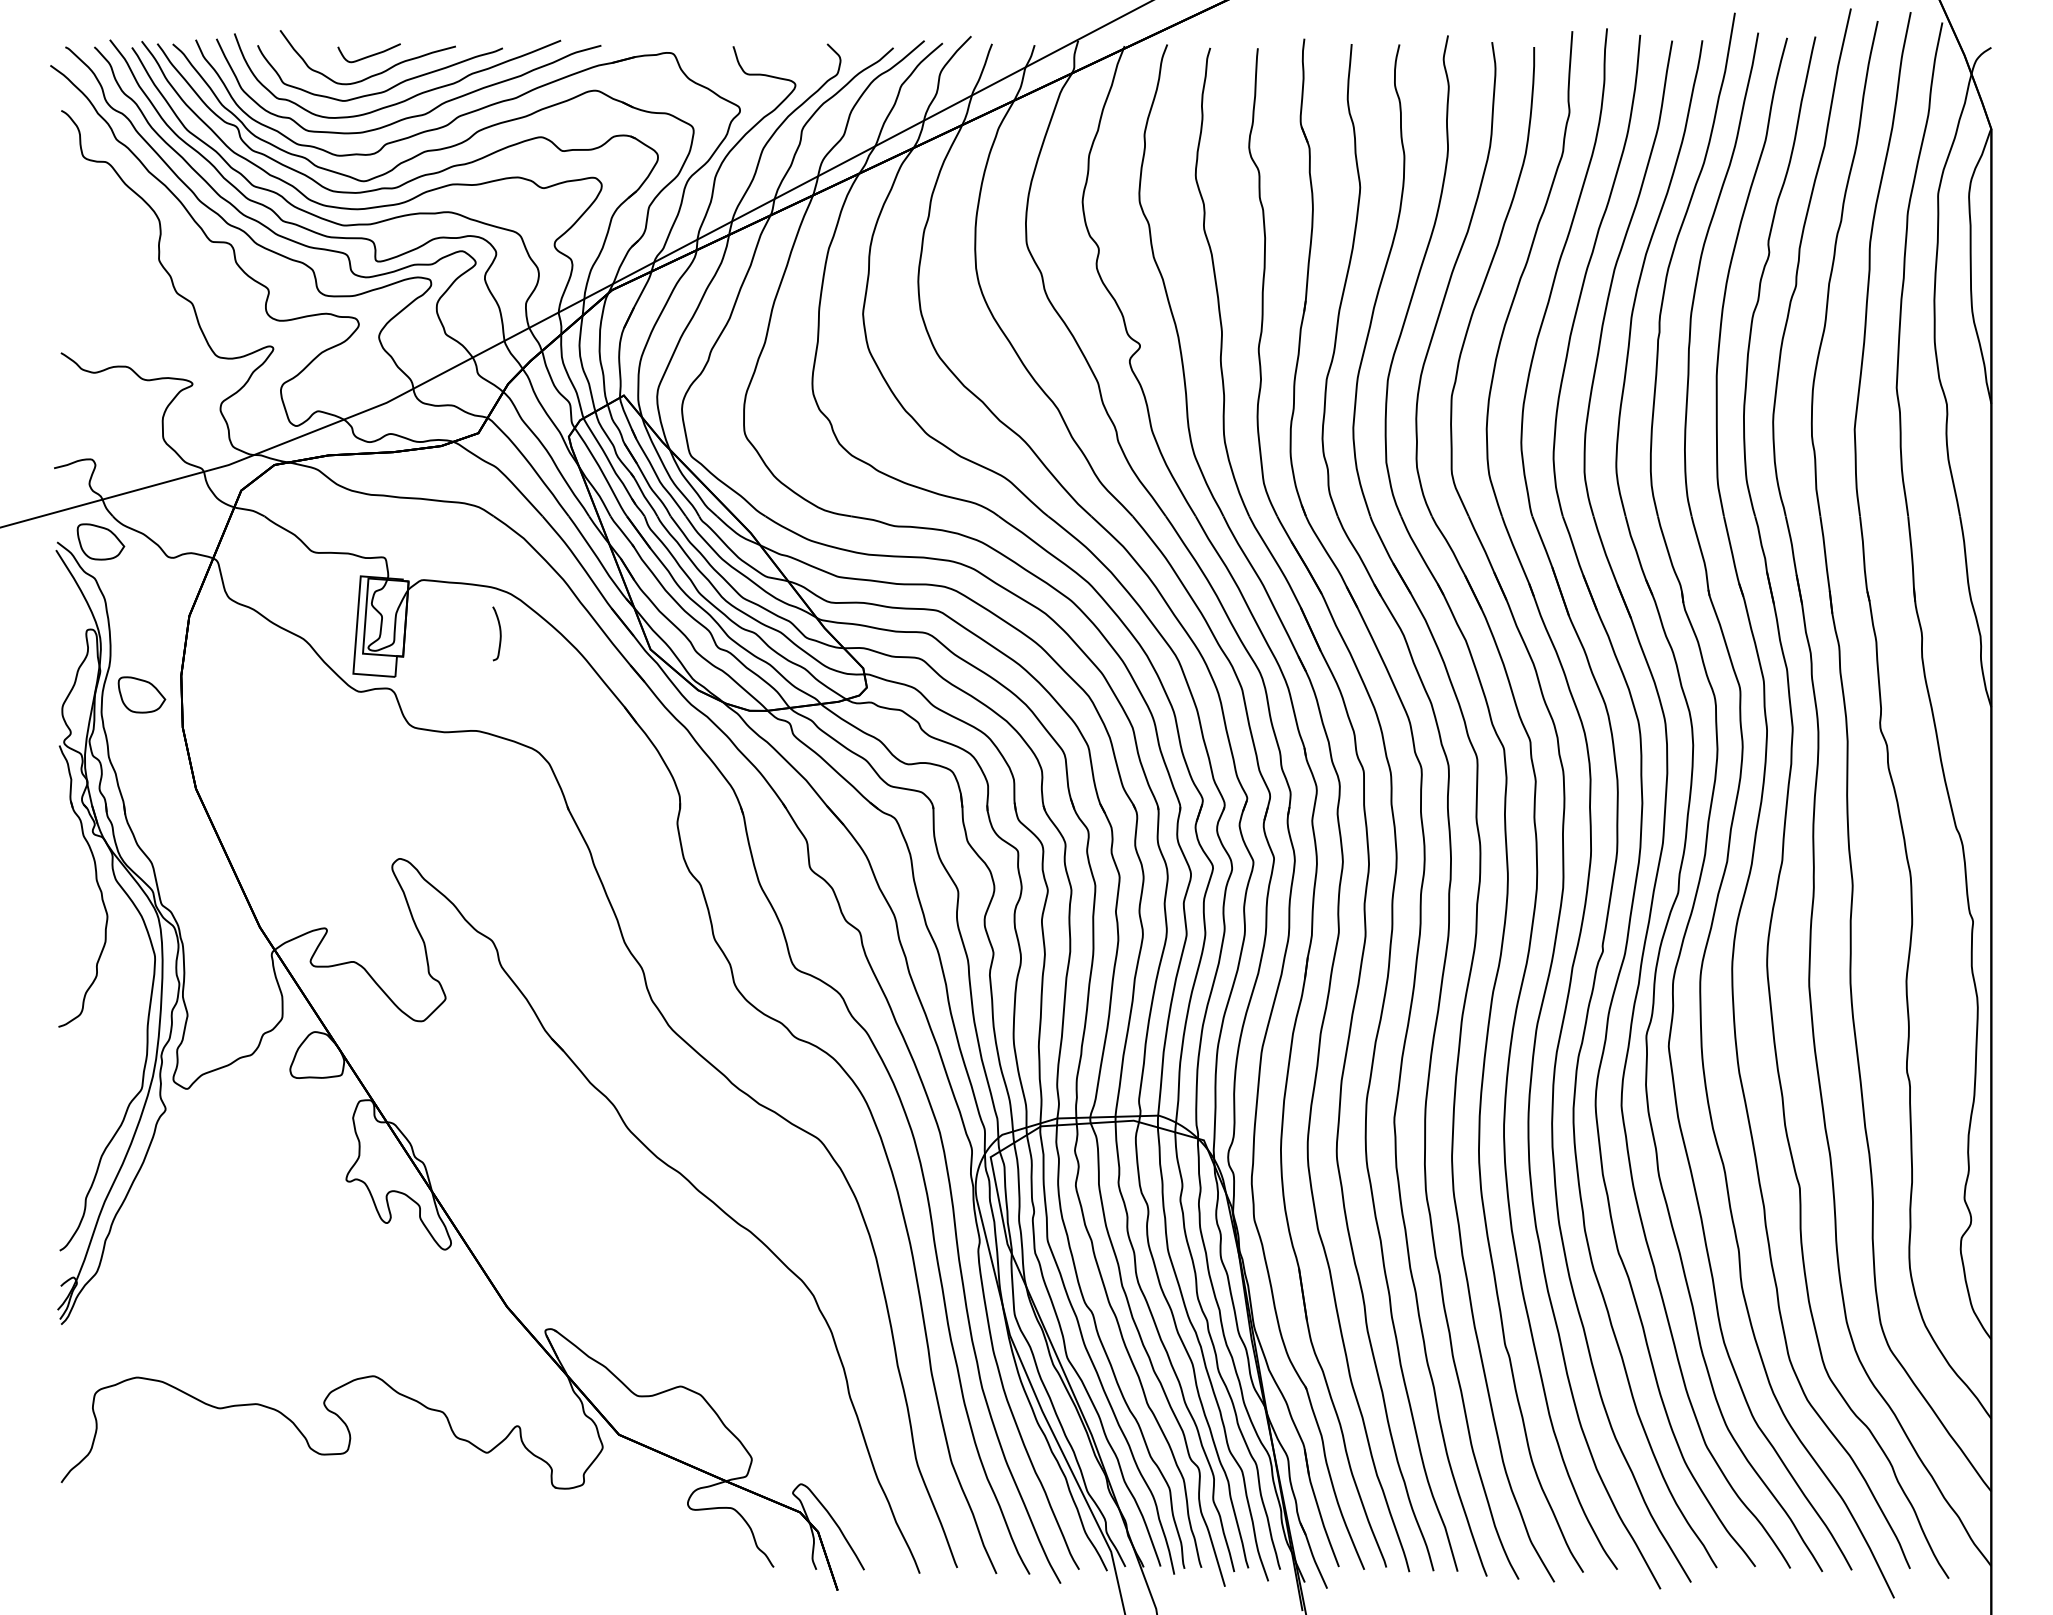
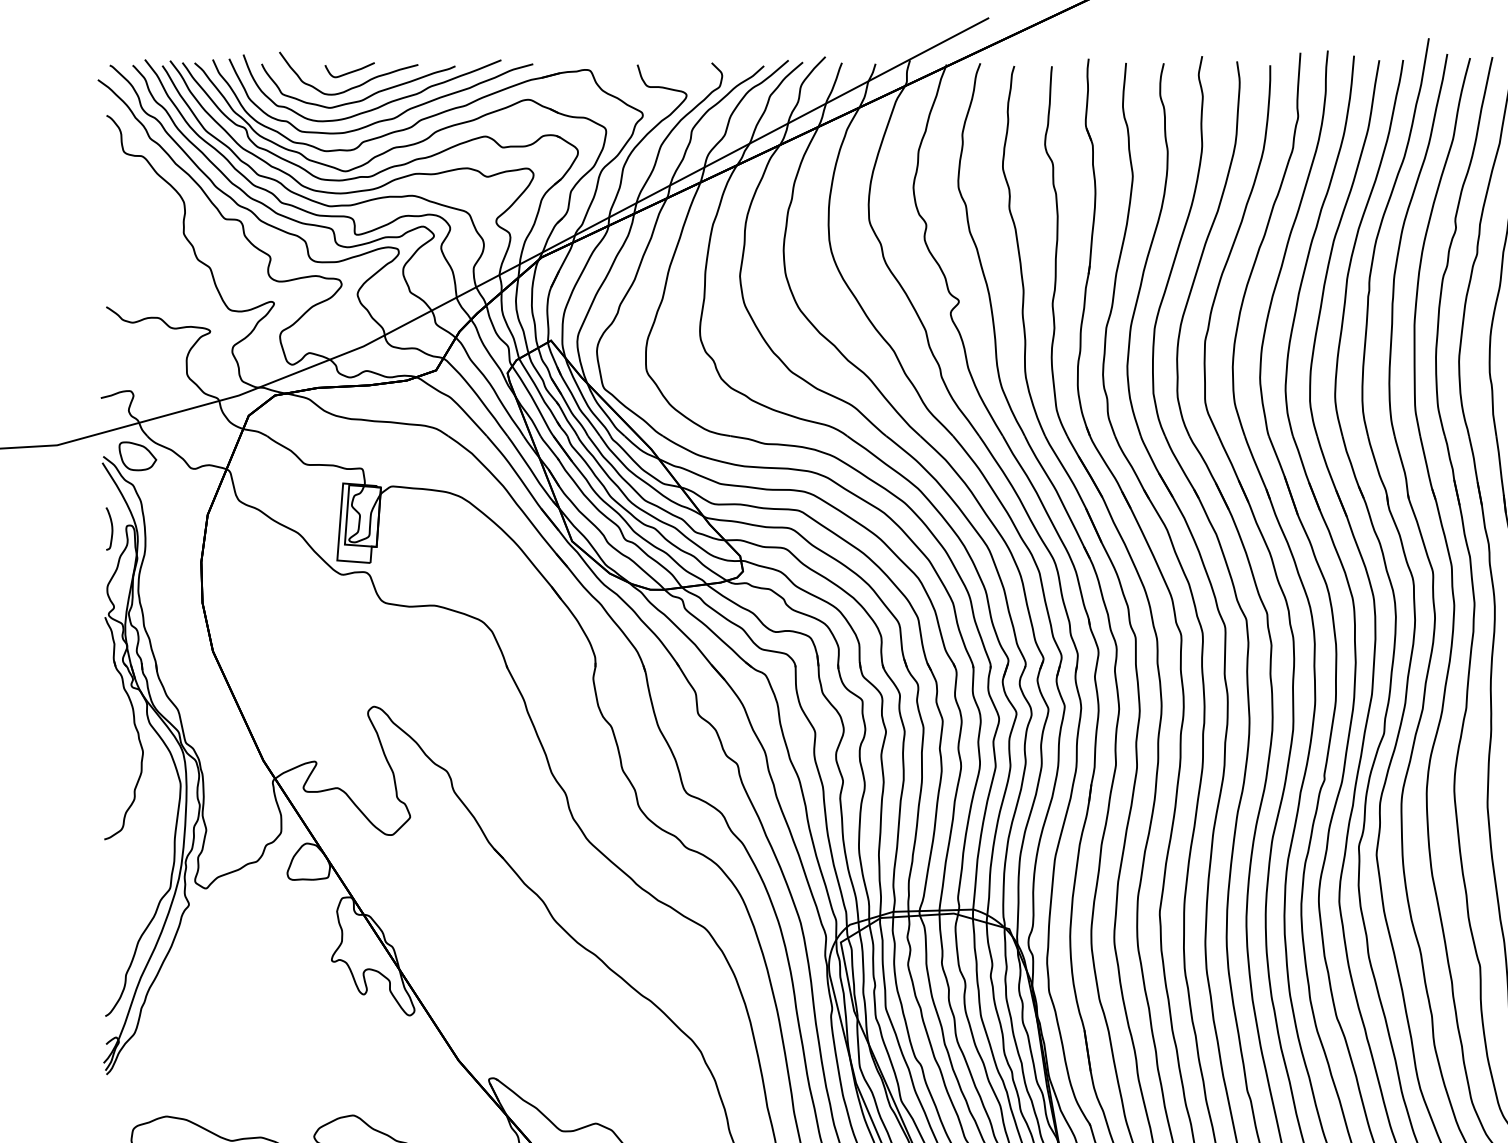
curve: (499, 633) -> (111, 528), moved
part: (141, 694) -> (169, 576), removed

